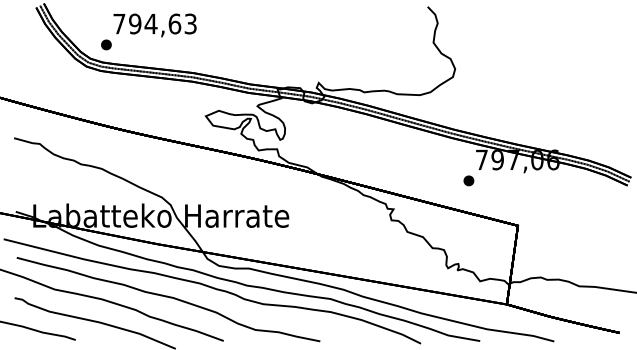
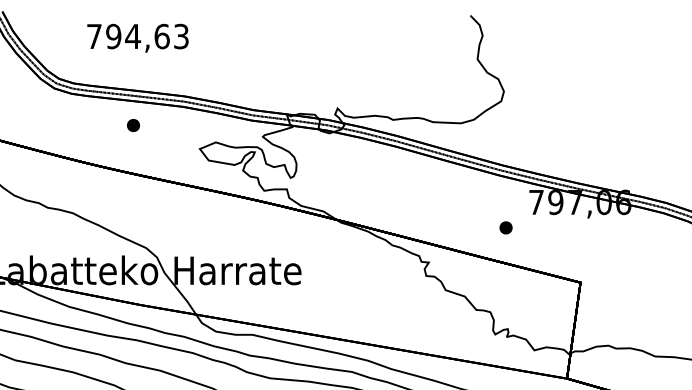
part: (106, 44) -> (133, 124), moved
part: (468, 180) -> (505, 227), moved

